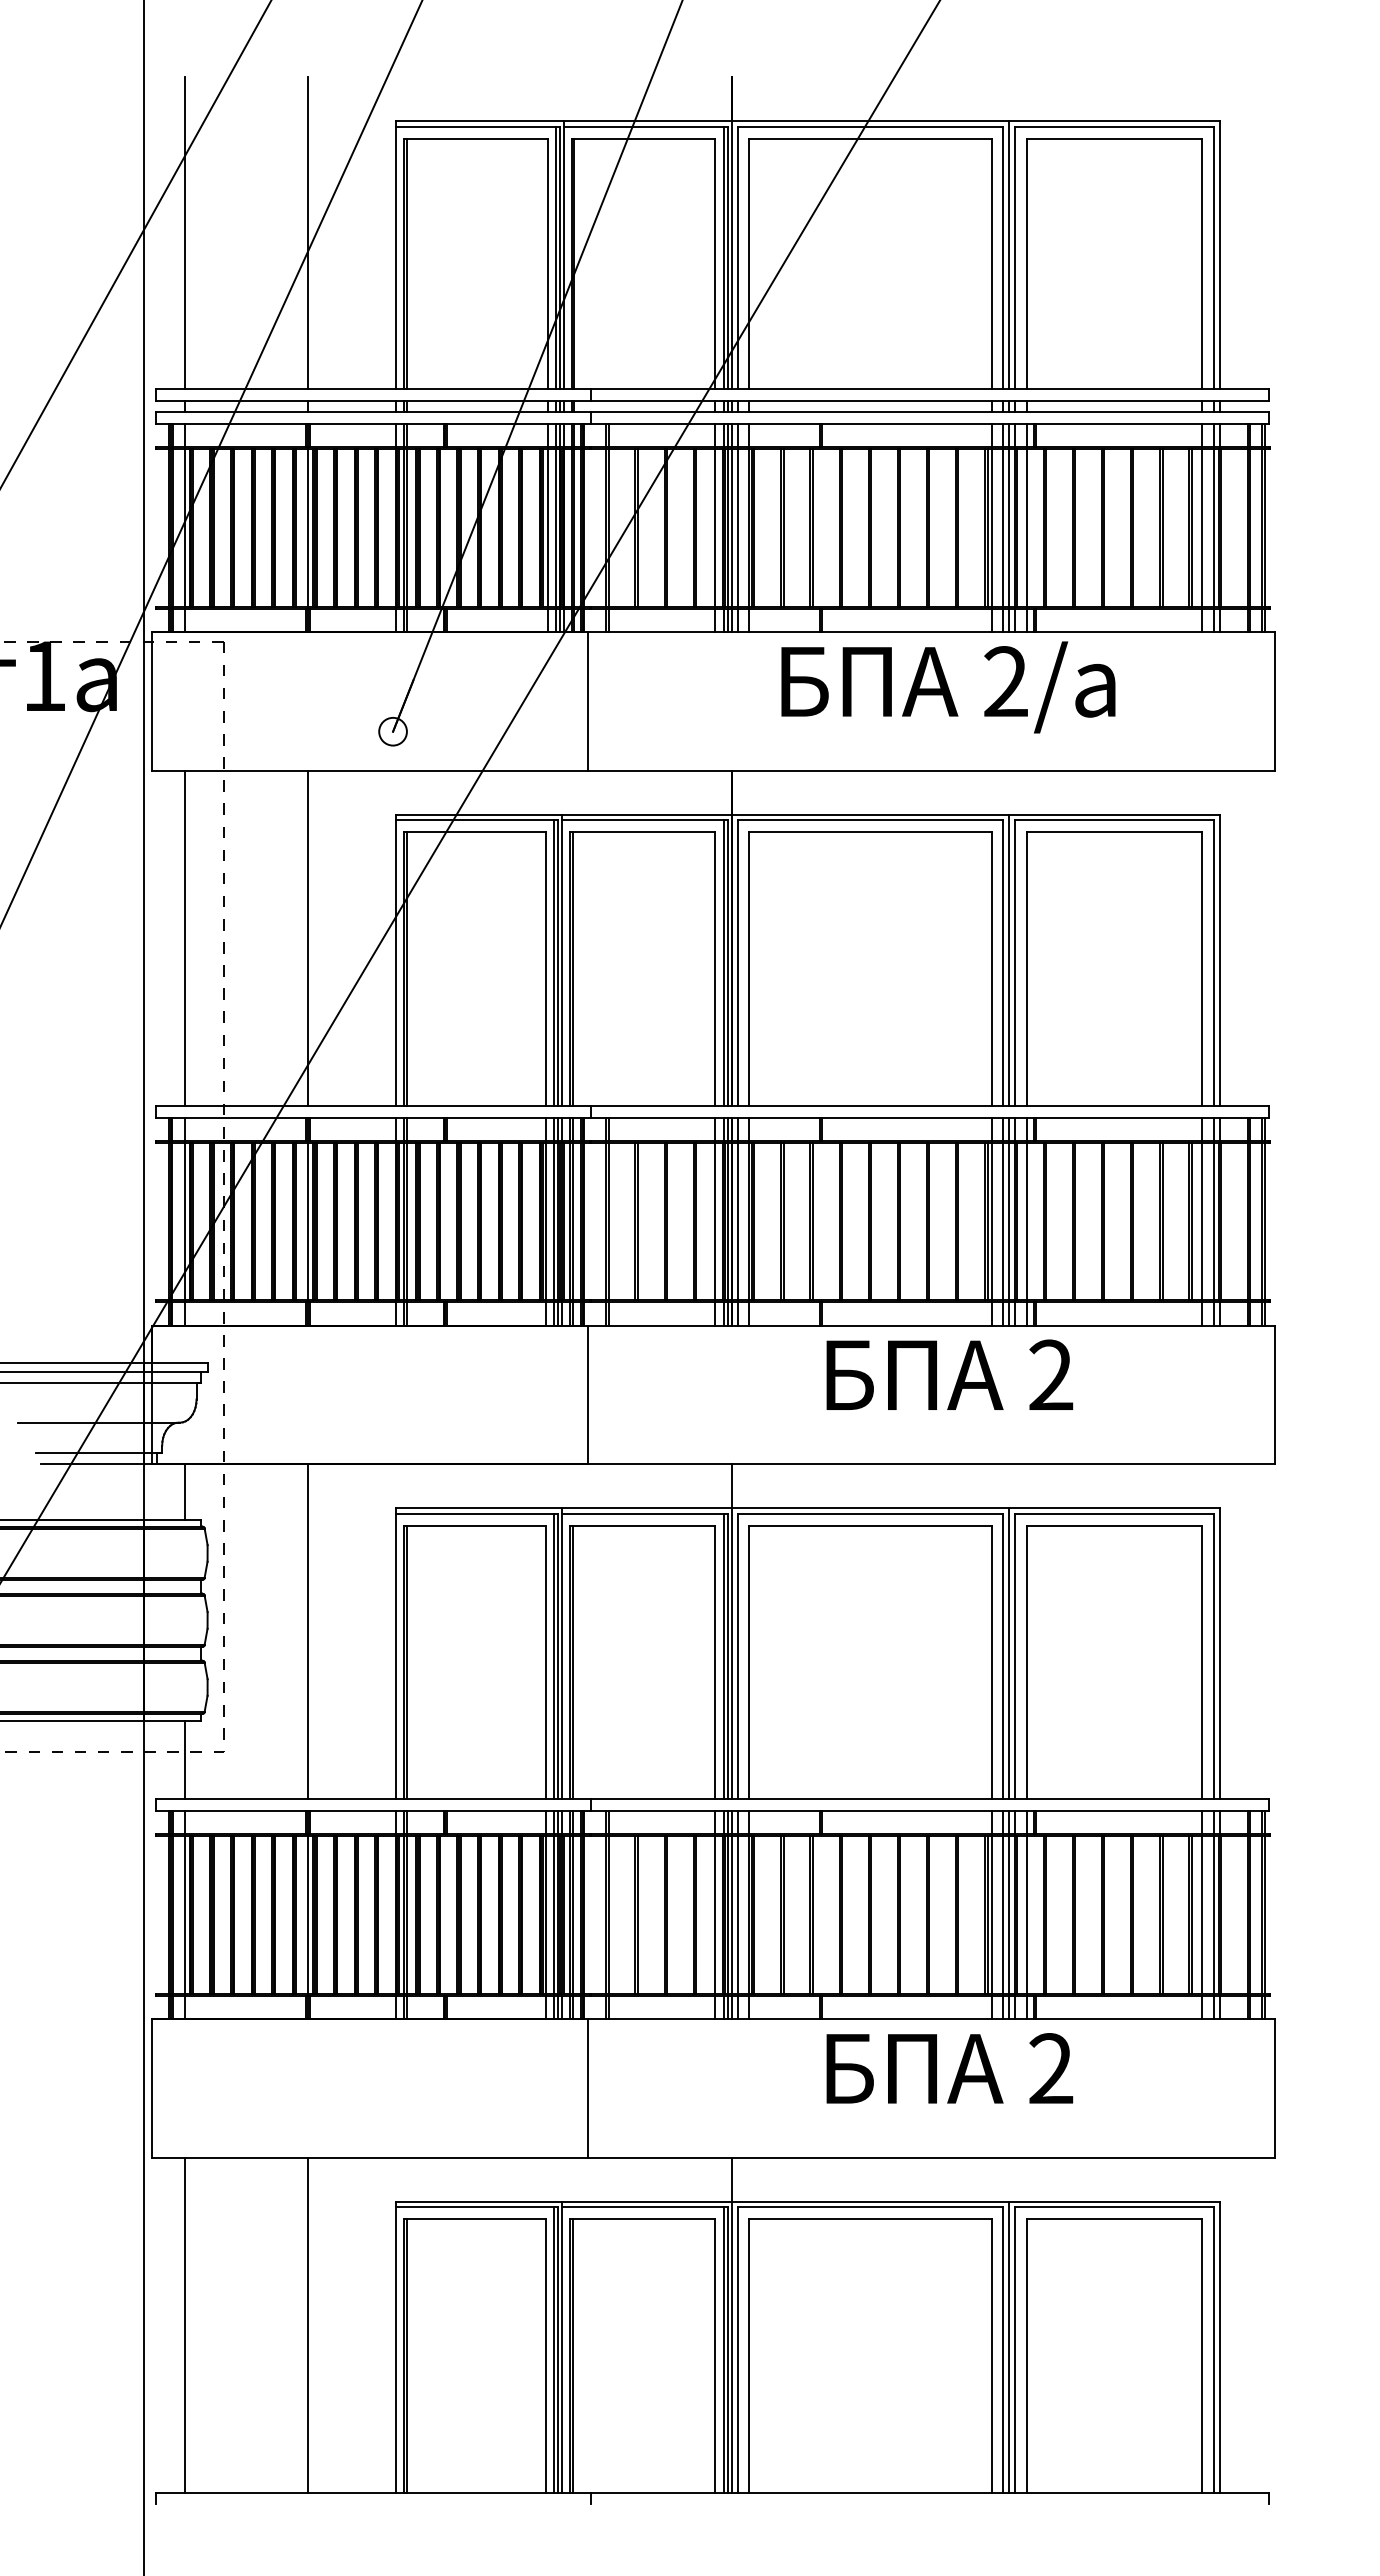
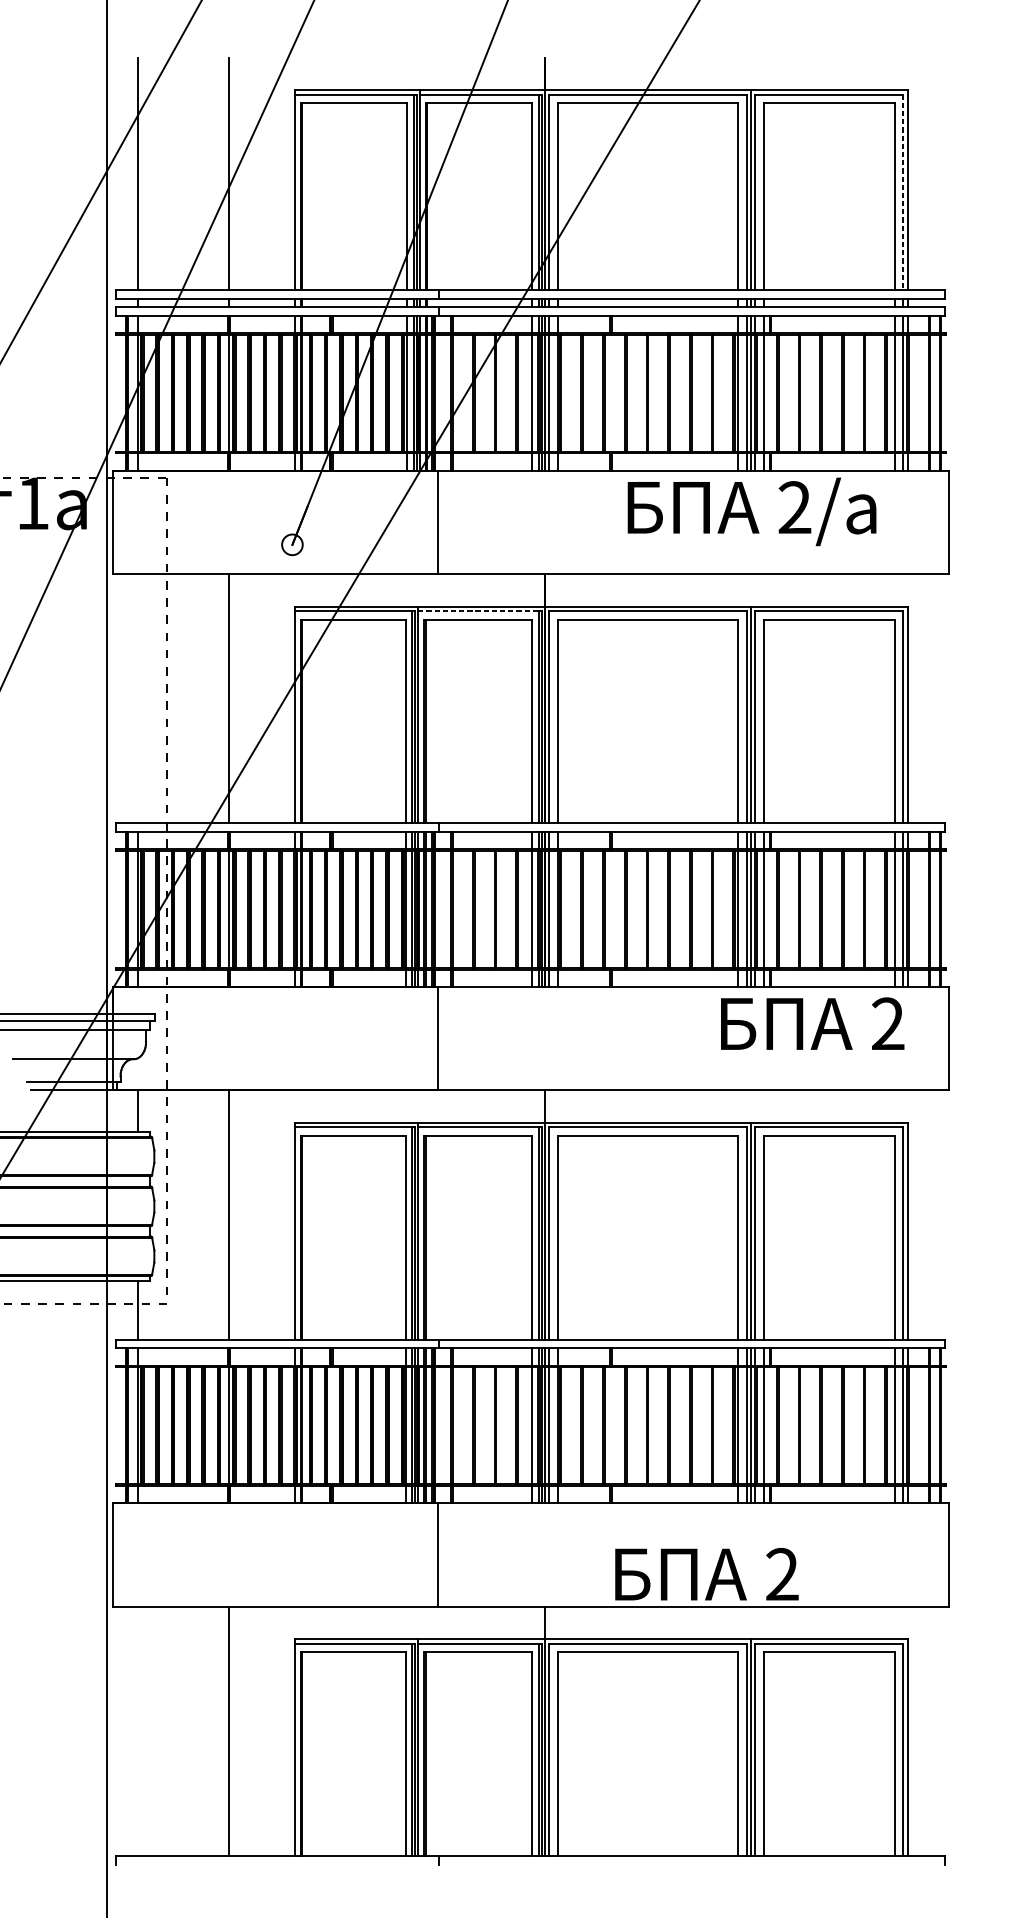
line: (1213, 258) -> (903, 192), solid -> dashed
text: (948, 687) -> (752, 511), moved
line: (642, 820) -> (478, 610), solid -> dashed
line: (185, 937) -> (137, 698), removed
text: (949, 1374) -> (812, 1023), moved
text: (949, 2068) -> (706, 1574), moved
line: (185, 2324) -> (137, 1730), removed

